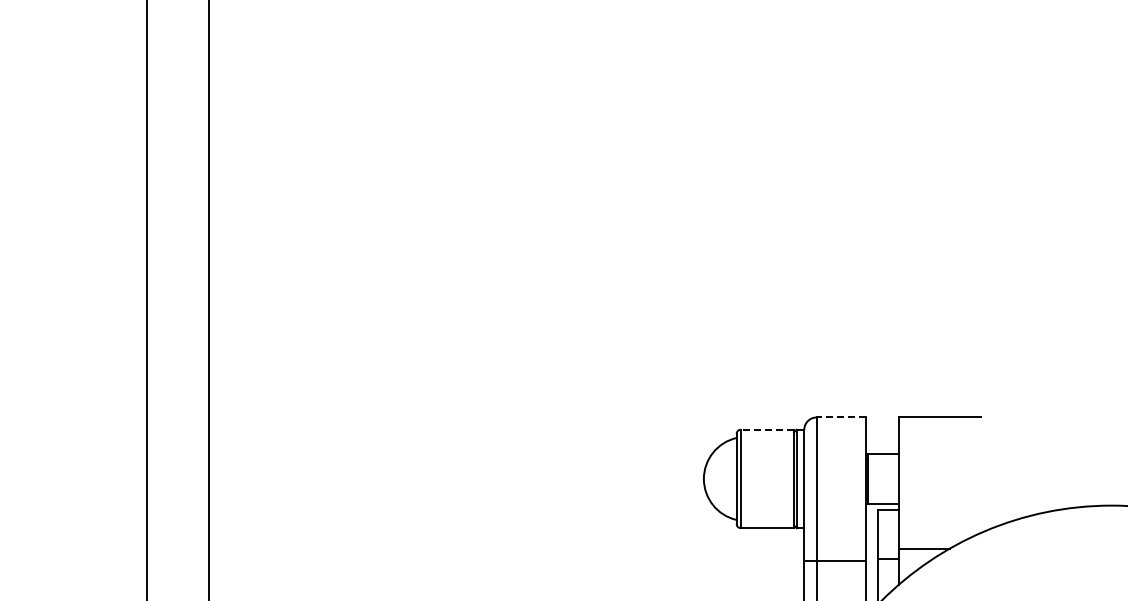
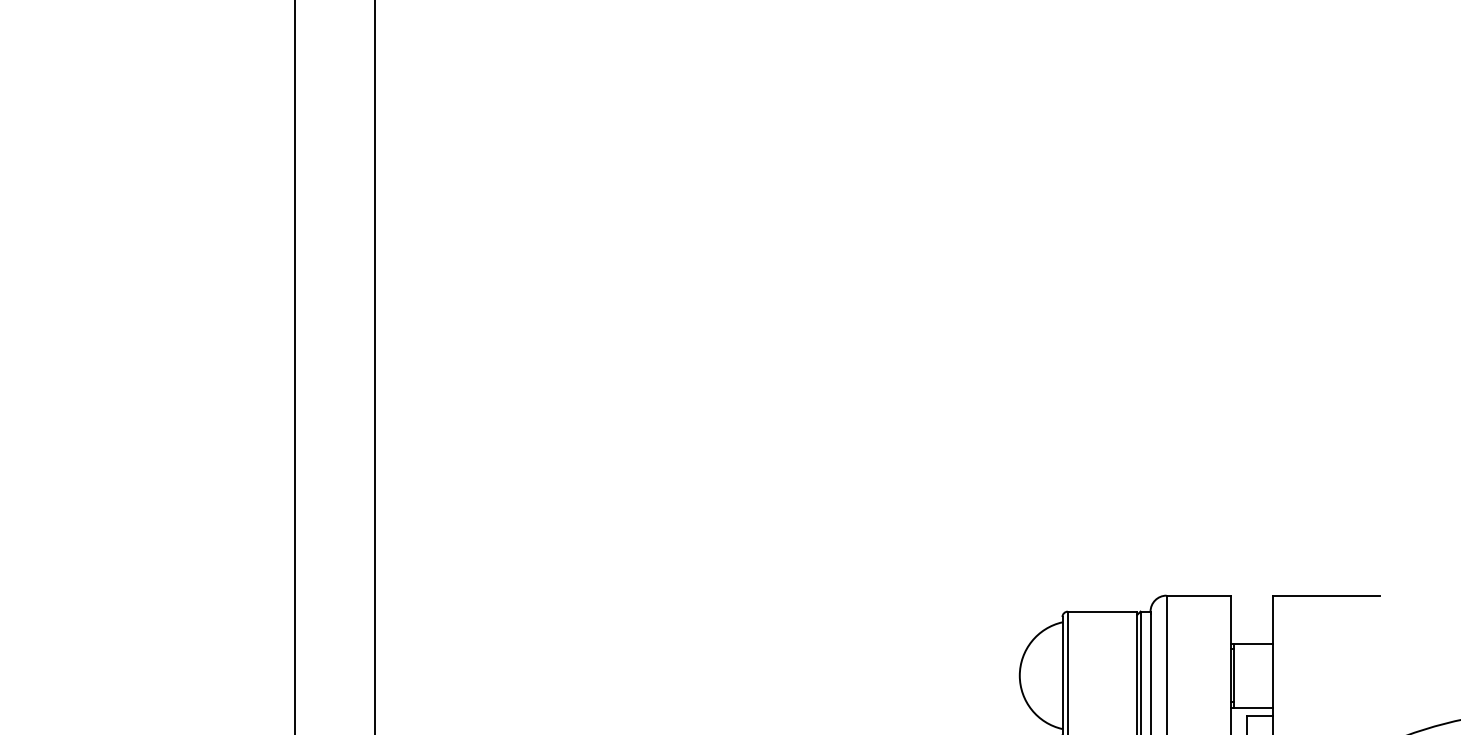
line: (841, 417) -> (1198, 595), dashed -> solid
line: (767, 429) -> (1102, 611), dashed -> solid

